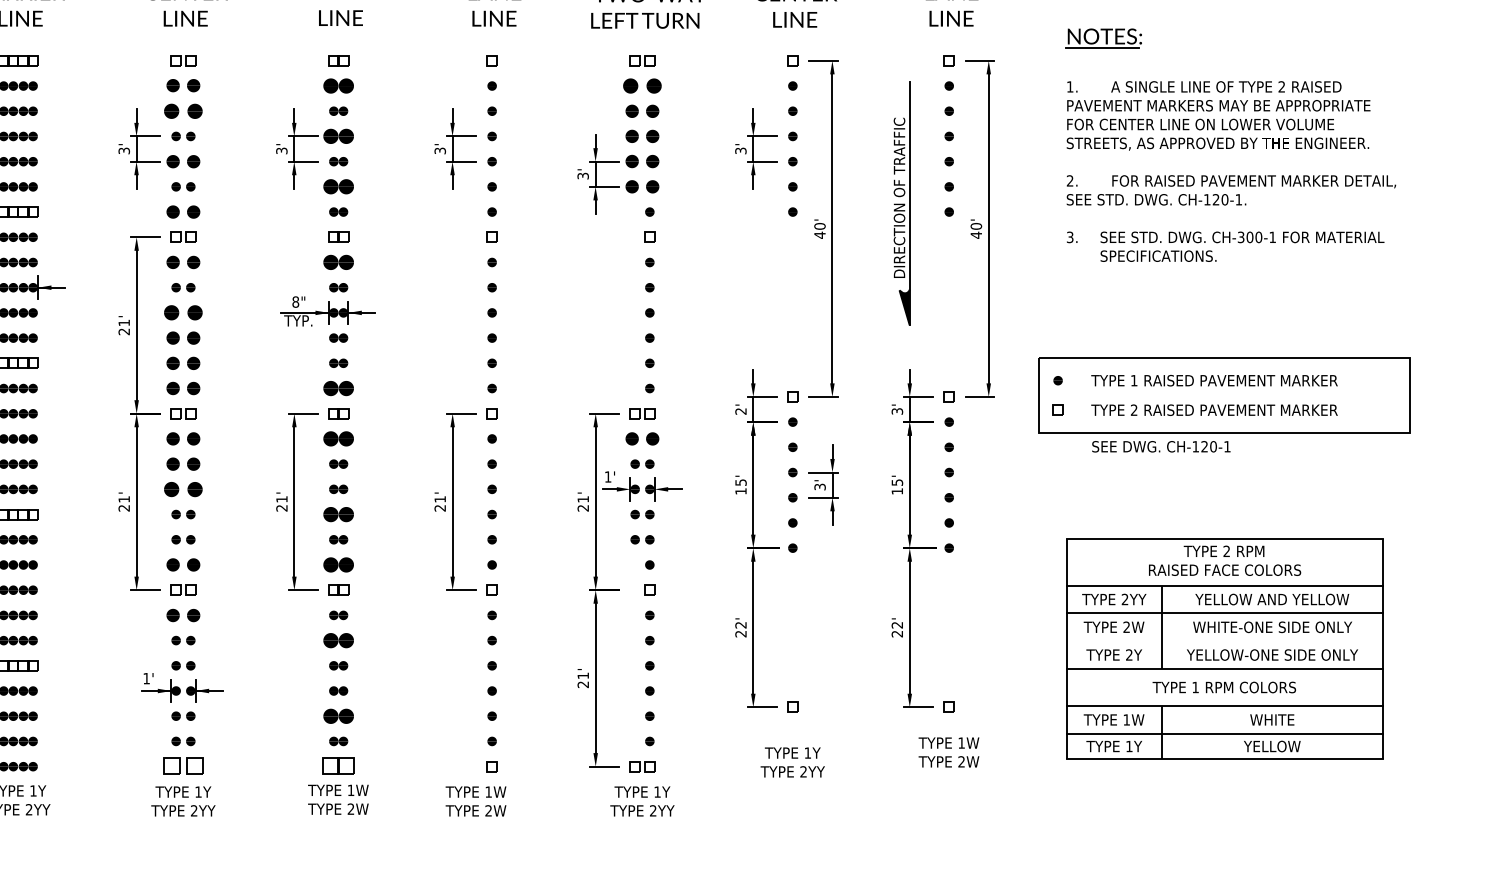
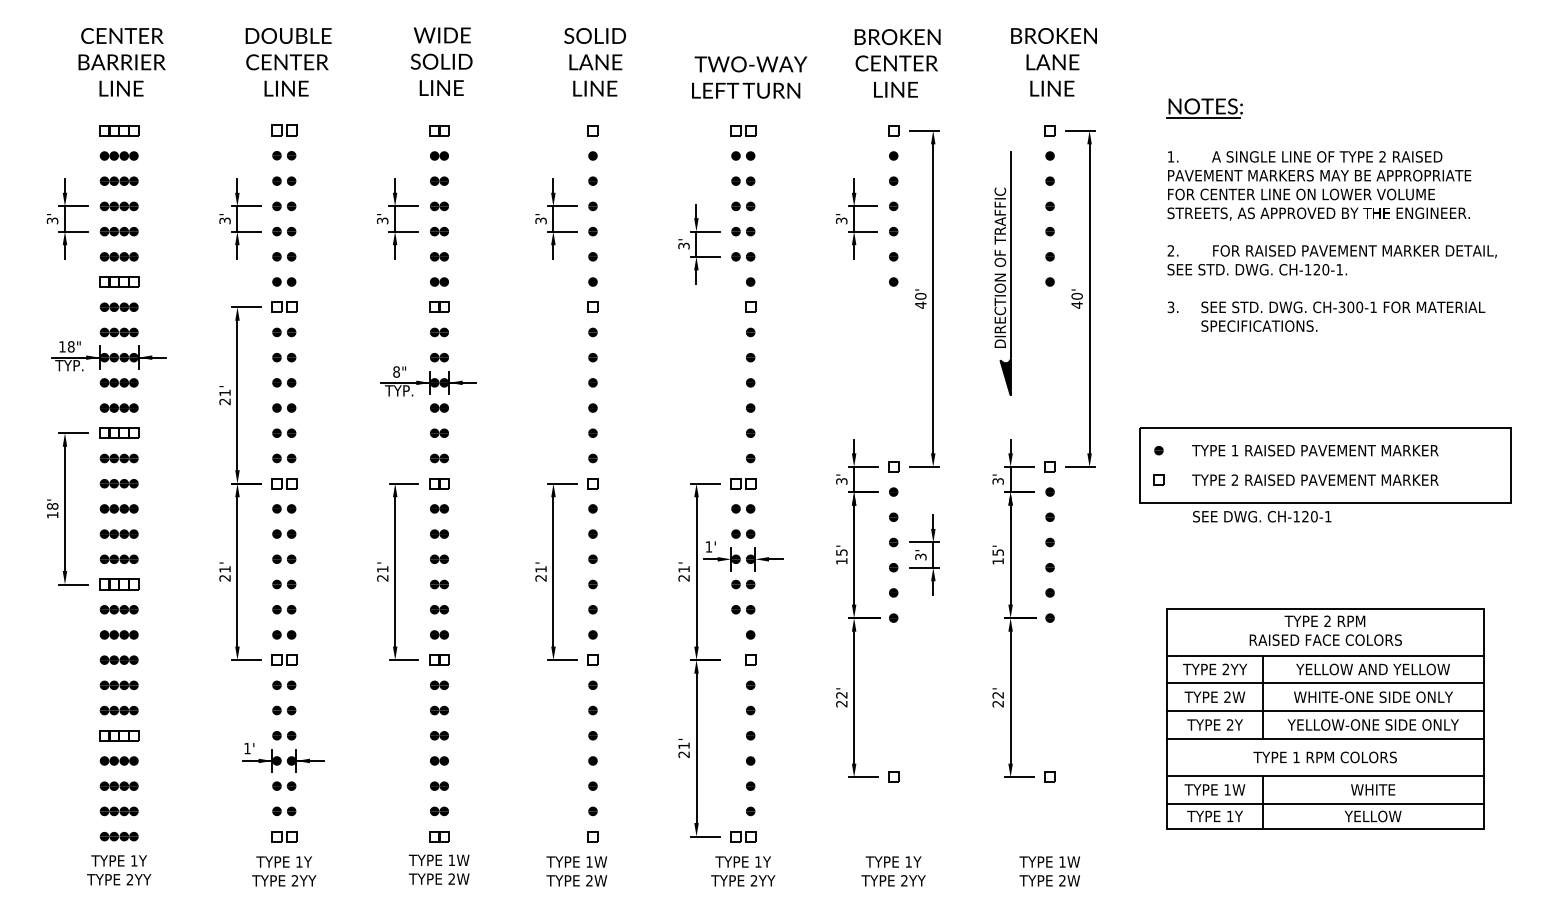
part: (183, 85) -> (284, 155), size x0.71
part: (338, 85) -> (439, 155), size x0.62
part: (642, 85) -> (743, 155), size x0.62
part: (183, 110) -> (284, 180), size x0.62
part: (642, 110) -> (743, 180), size x0.71
part: (338, 136) -> (439, 206), size x0.62
part: (642, 136) -> (743, 206), size x0.71
part: (183, 161) -> (284, 231), size x0.71
part: (642, 161) -> (743, 231), size x0.71
part: (338, 186) -> (439, 256), size x0.62
part: (642, 186) -> (743, 256), size x0.71
part: (183, 211) -> (284, 281), size x0.71
part: (183, 262) -> (284, 332), size x0.71
part: (338, 262) -> (439, 332), size x0.62
part: (183, 312) -> (284, 382), size x0.62
part: (183, 337) -> (284, 407), size x0.71
part: (183, 362) -> (284, 432), size x0.71
part: (183, 388) -> (284, 458), size x0.71
part: (338, 388) -> (439, 458), size x0.62
text: (740, 411) -> (841, 481), 2' -> 3'
part: (183, 438) -> (284, 508), size x0.71
part: (338, 438) -> (439, 508), size x0.62
part: (642, 438) -> (743, 508), size x0.71
part: (183, 463) -> (284, 533), size x0.71
part: (183, 488) -> (284, 558), size x0.62
part: (338, 514) -> (439, 584), size x0.62
part: (183, 564) -> (284, 634), size x0.71
part: (338, 564) -> (439, 634), size x0.62
part: (183, 614) -> (284, 684), size x0.71
part: (338, 640) -> (439, 710), size x0.62
line: (1224, 641) -> (1325, 711), added
part: (338, 715) -> (439, 785), size x0.62
text: (948, 752) -> (1049, 871), moved
text: (792, 762) -> (893, 871), moved
part: (183, 766) -> (284, 836), size x0.62
part: (338, 766) -> (439, 836), size x0.62

